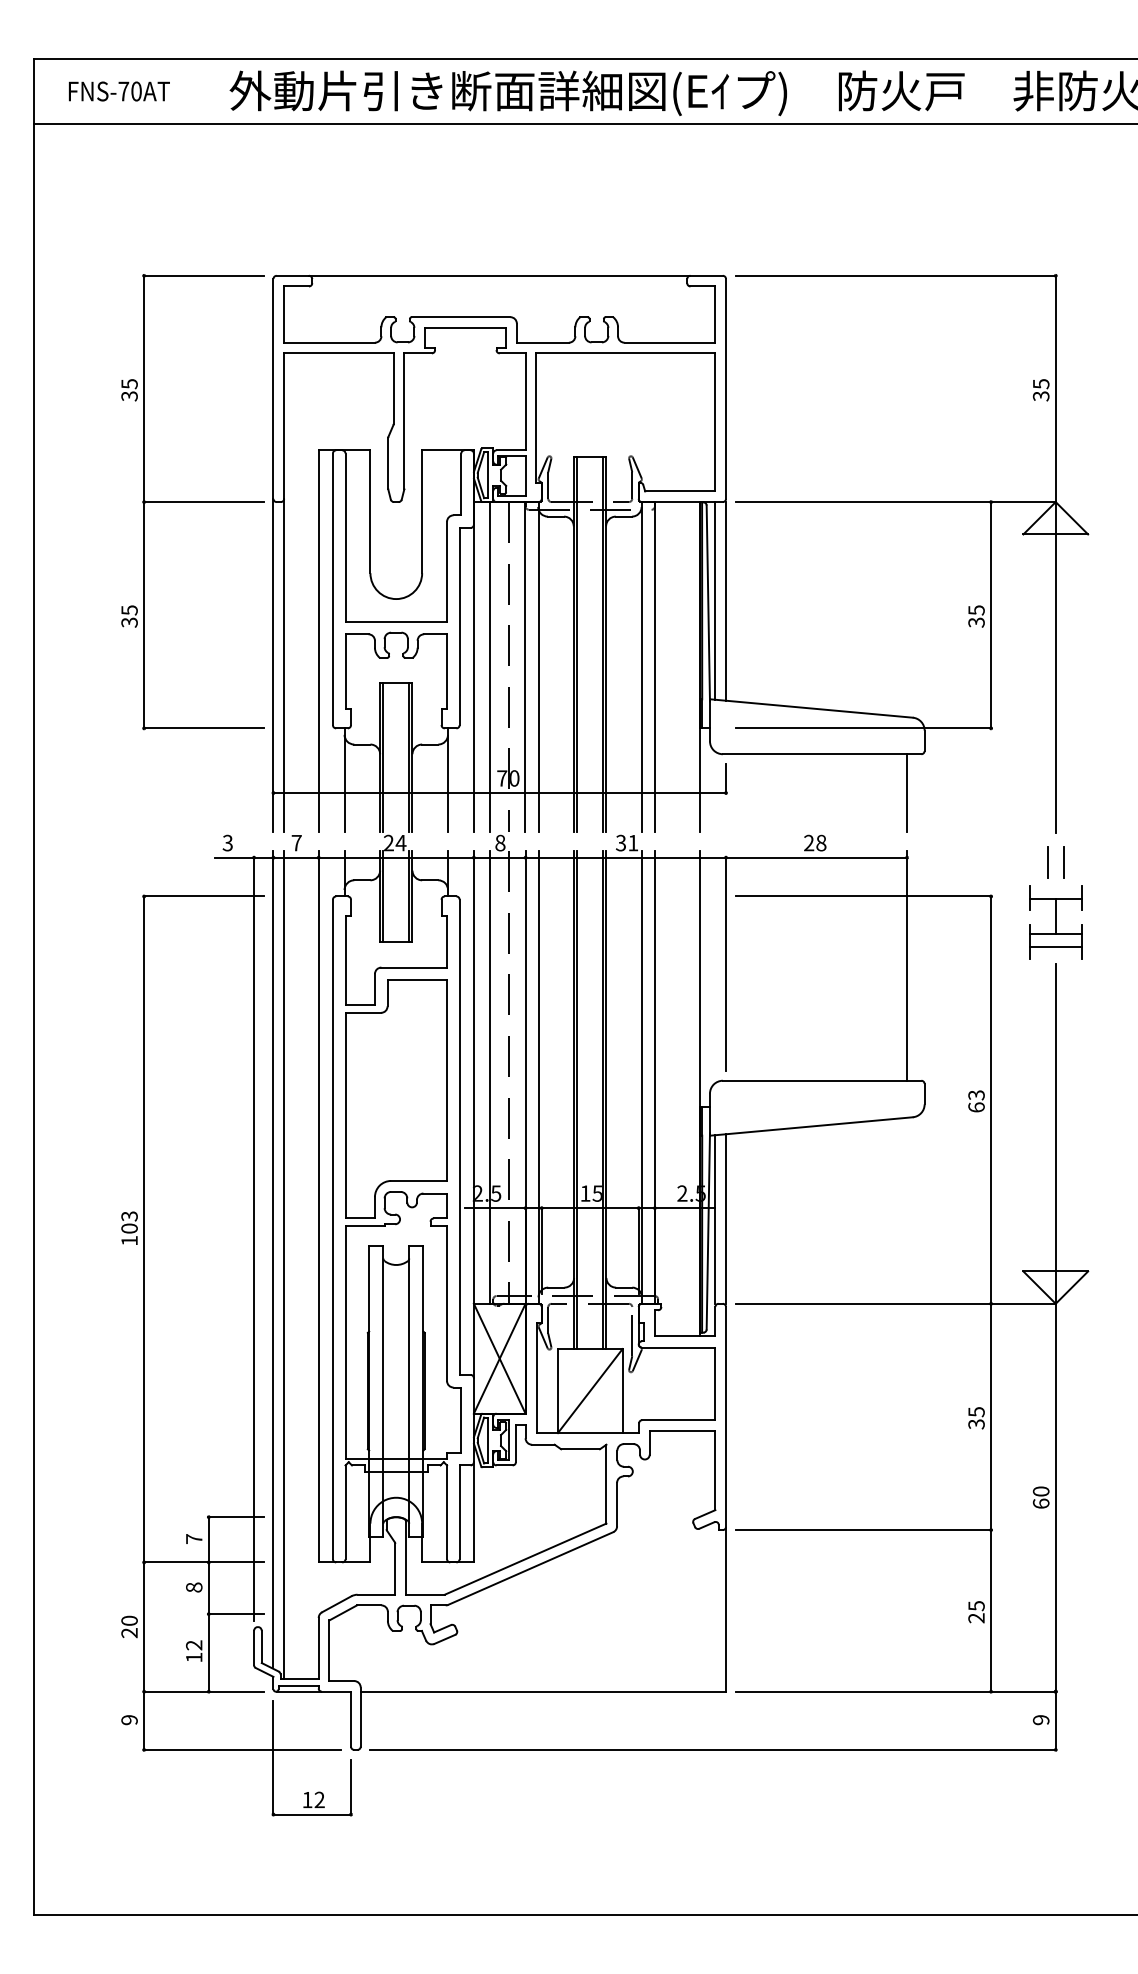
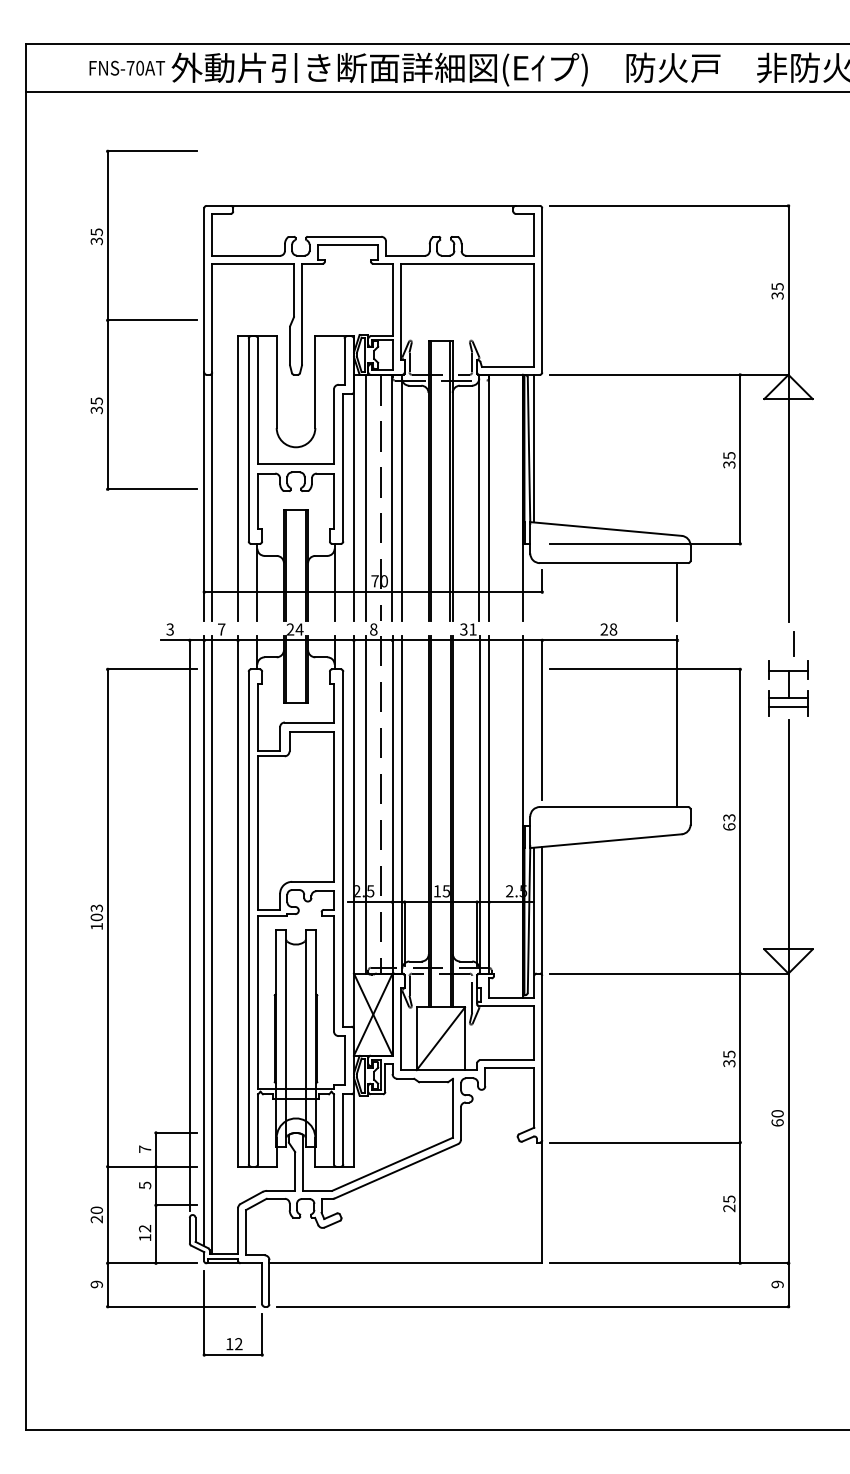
text: (119, 91) -> (127, 68), moved
part: (192, 502) -> (143, 320), moved
line: (726, 601) -> (542, 449), removed
line: (1048, 861) -> (783, 643), removed
text: (194, 1587) -> (145, 1185), 8 -> 5

